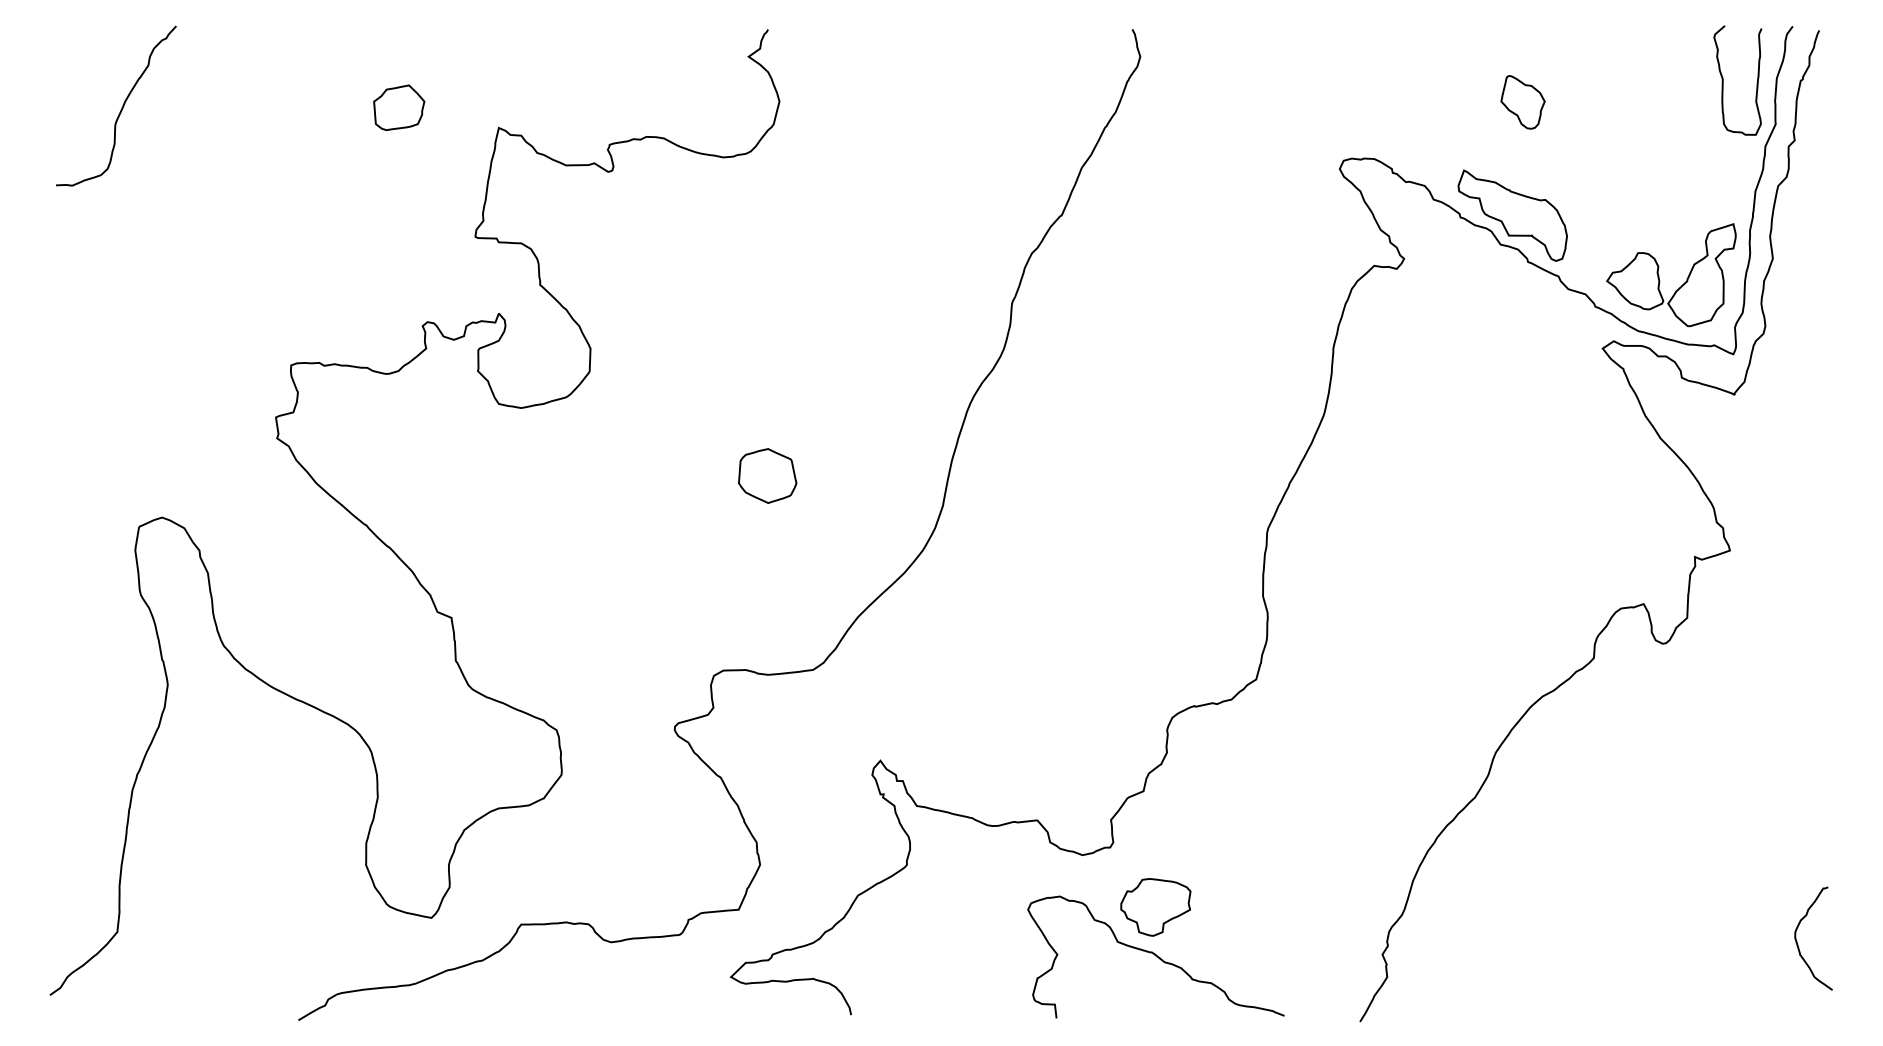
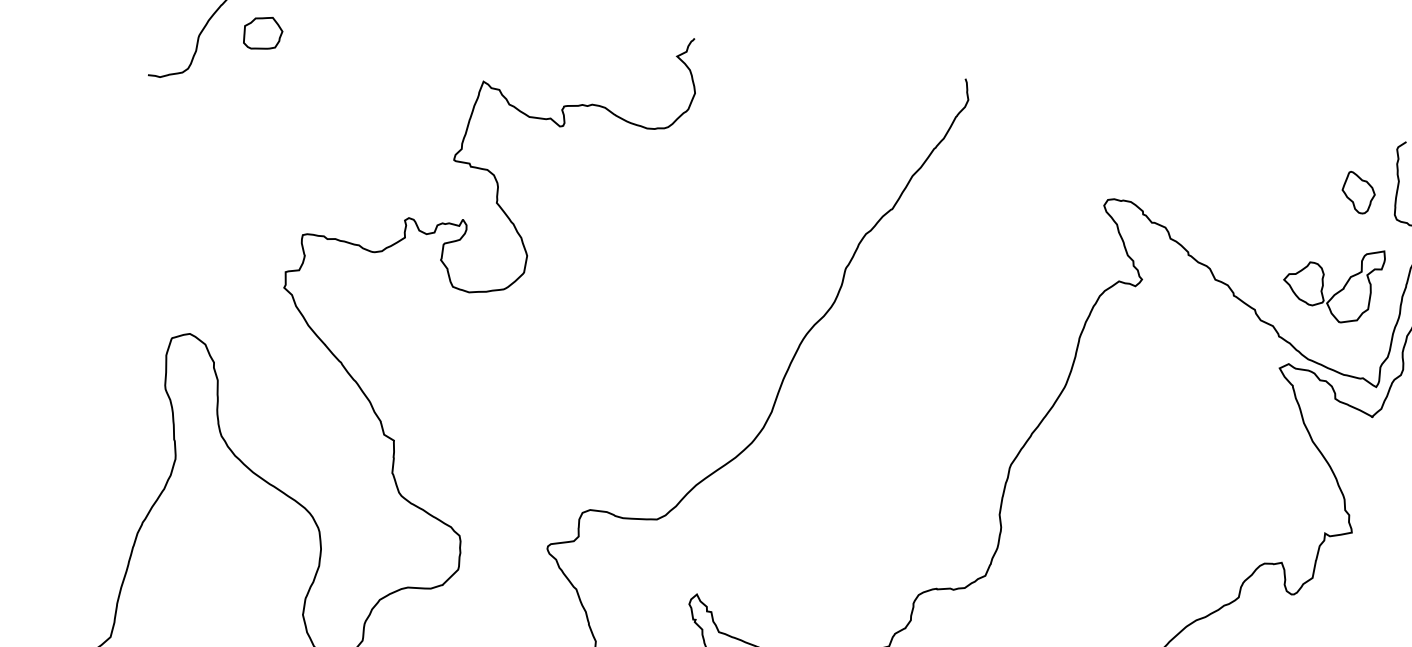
part: (1522, 102) -> (1358, 193), moved
part: (399, 107) -> (263, 33), moved
part: (1512, 215) -> (1227, 259), removed
part: (1659, 275) -> (1323, 281), moved
part: (767, 475) -> (644, 369), removed

